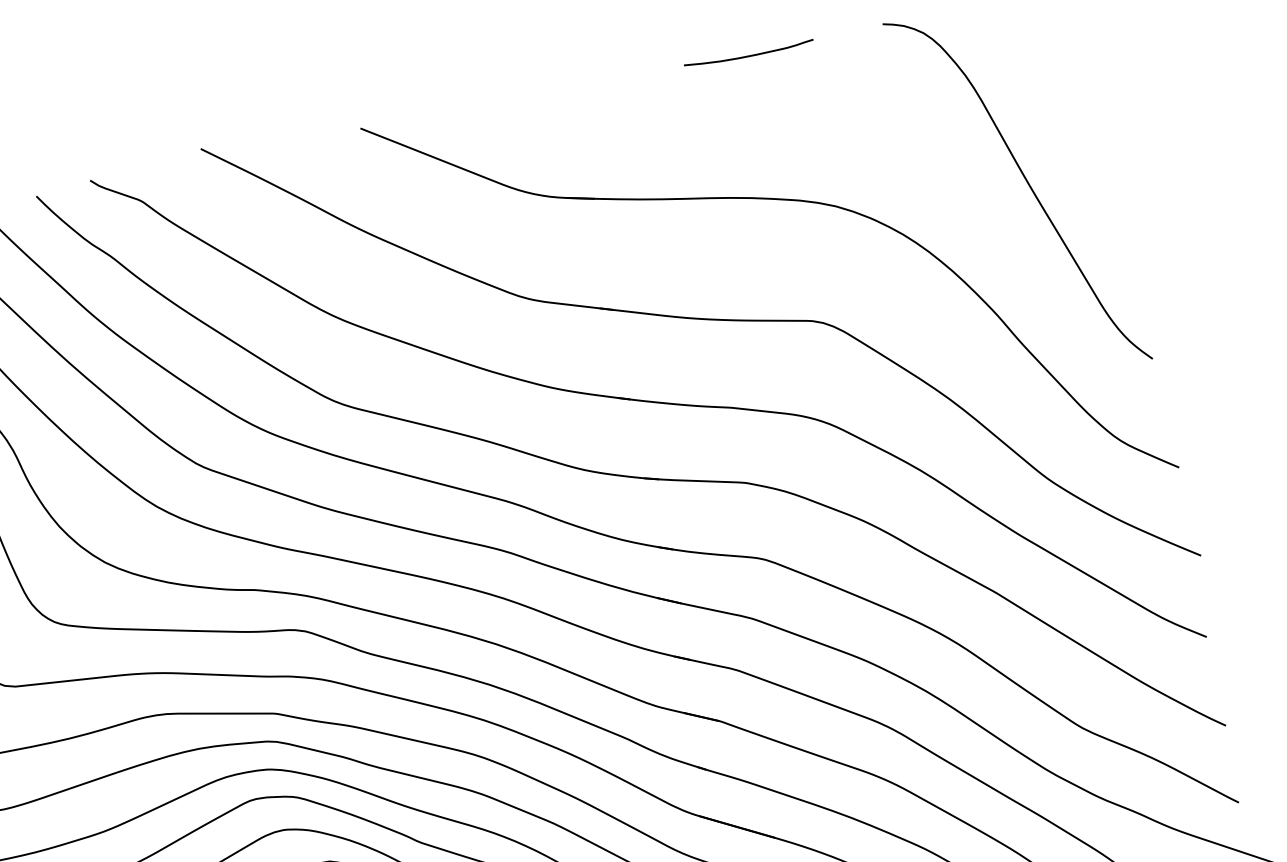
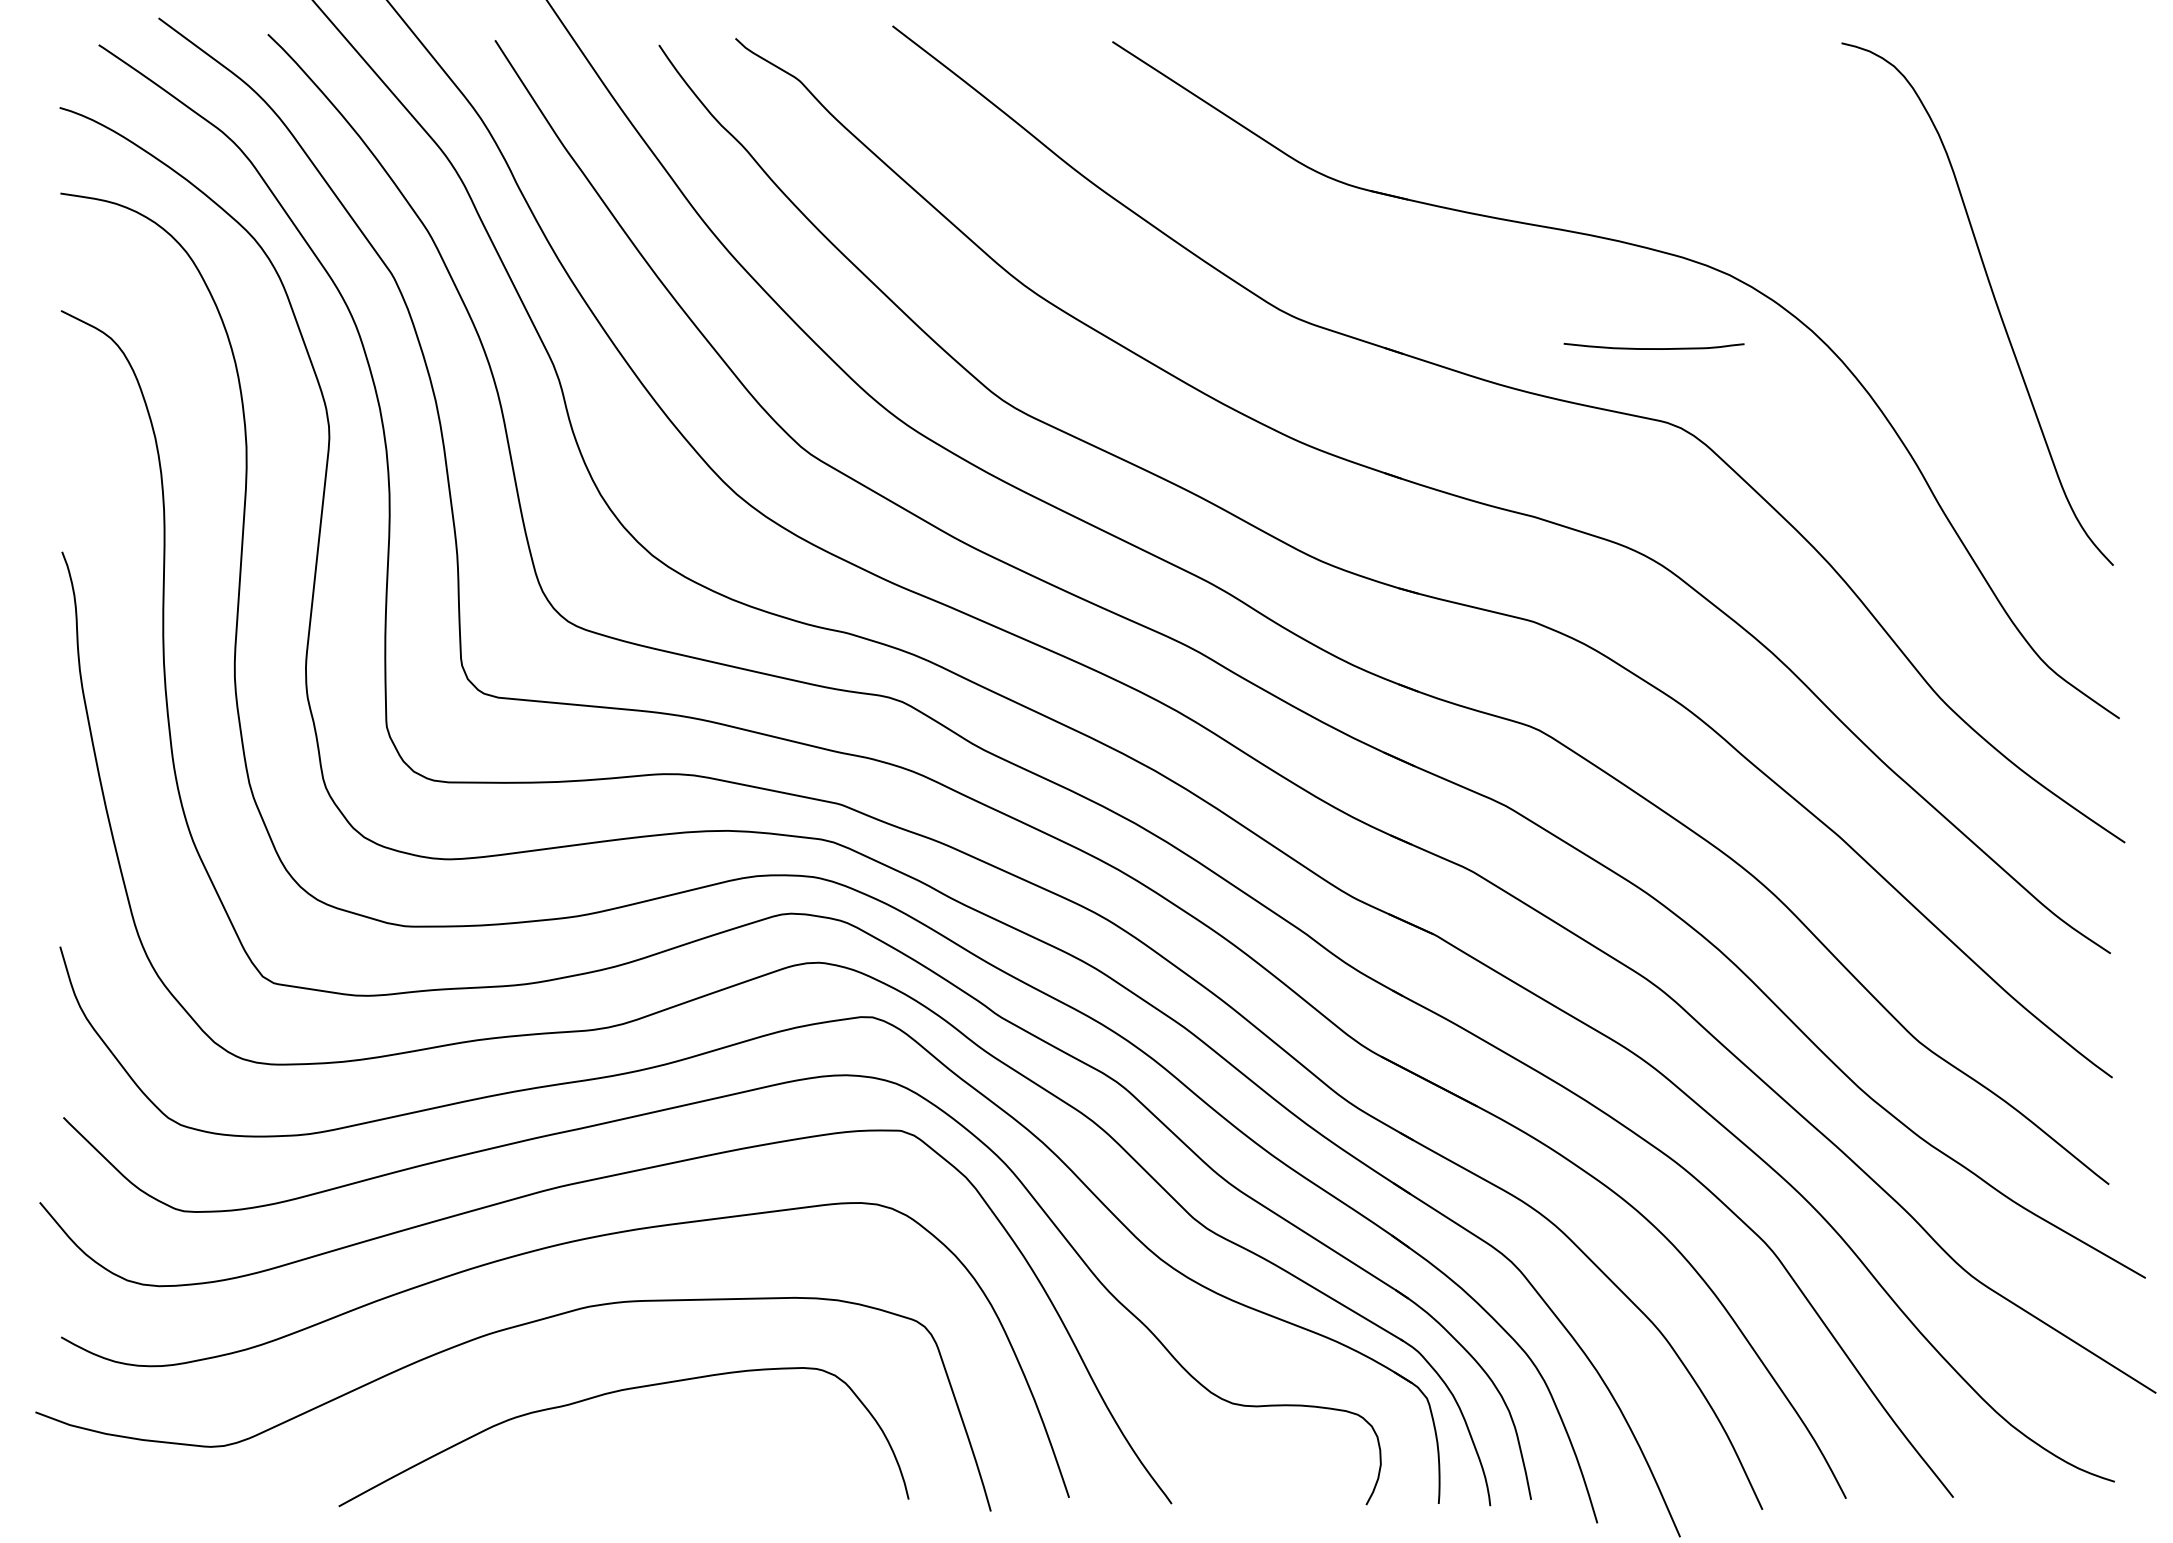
curve: (748, 55) -> (1653, 348), moved

